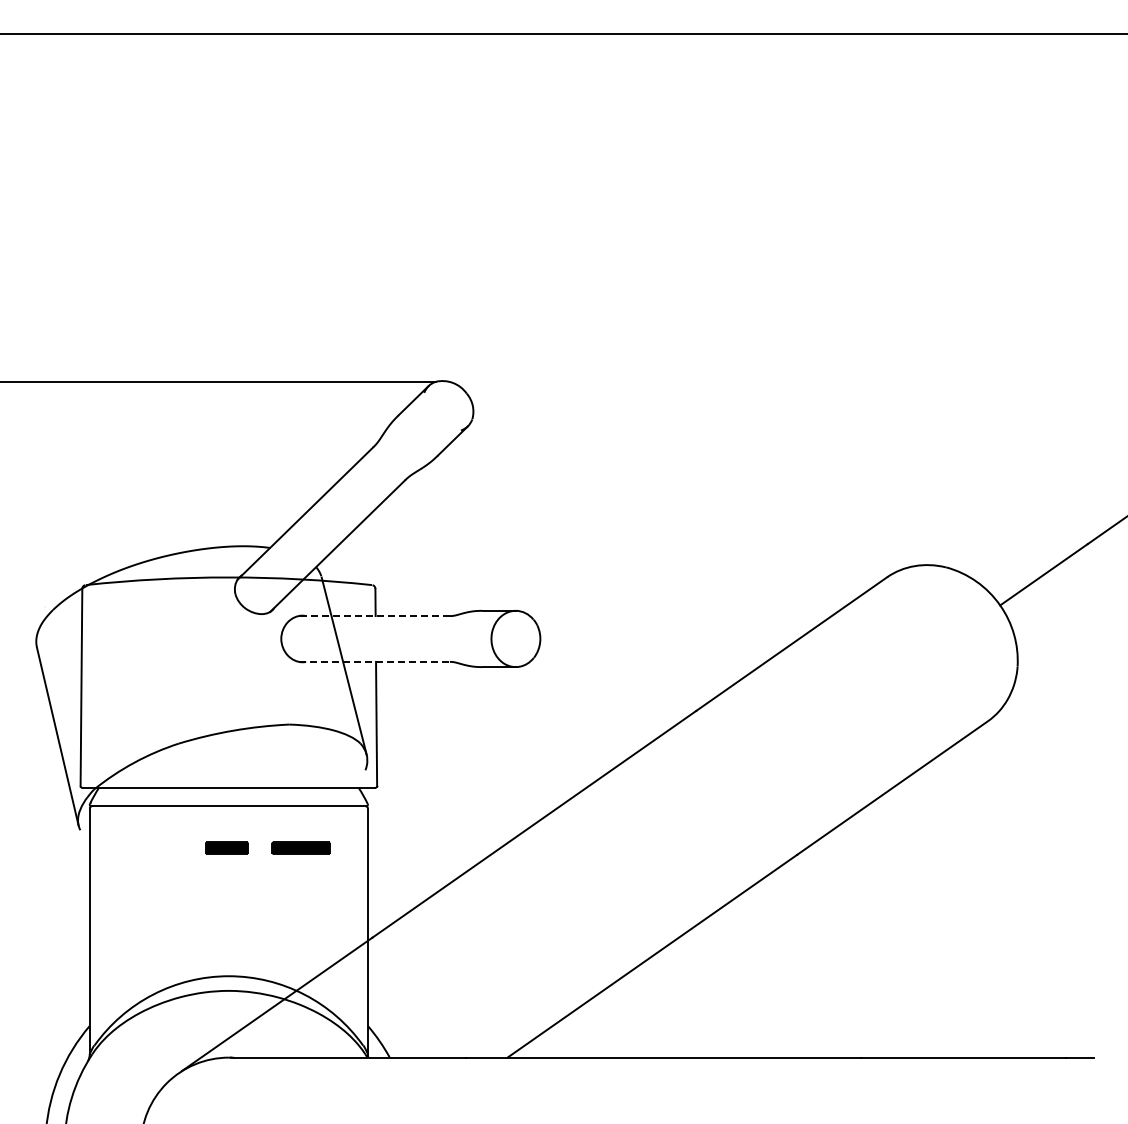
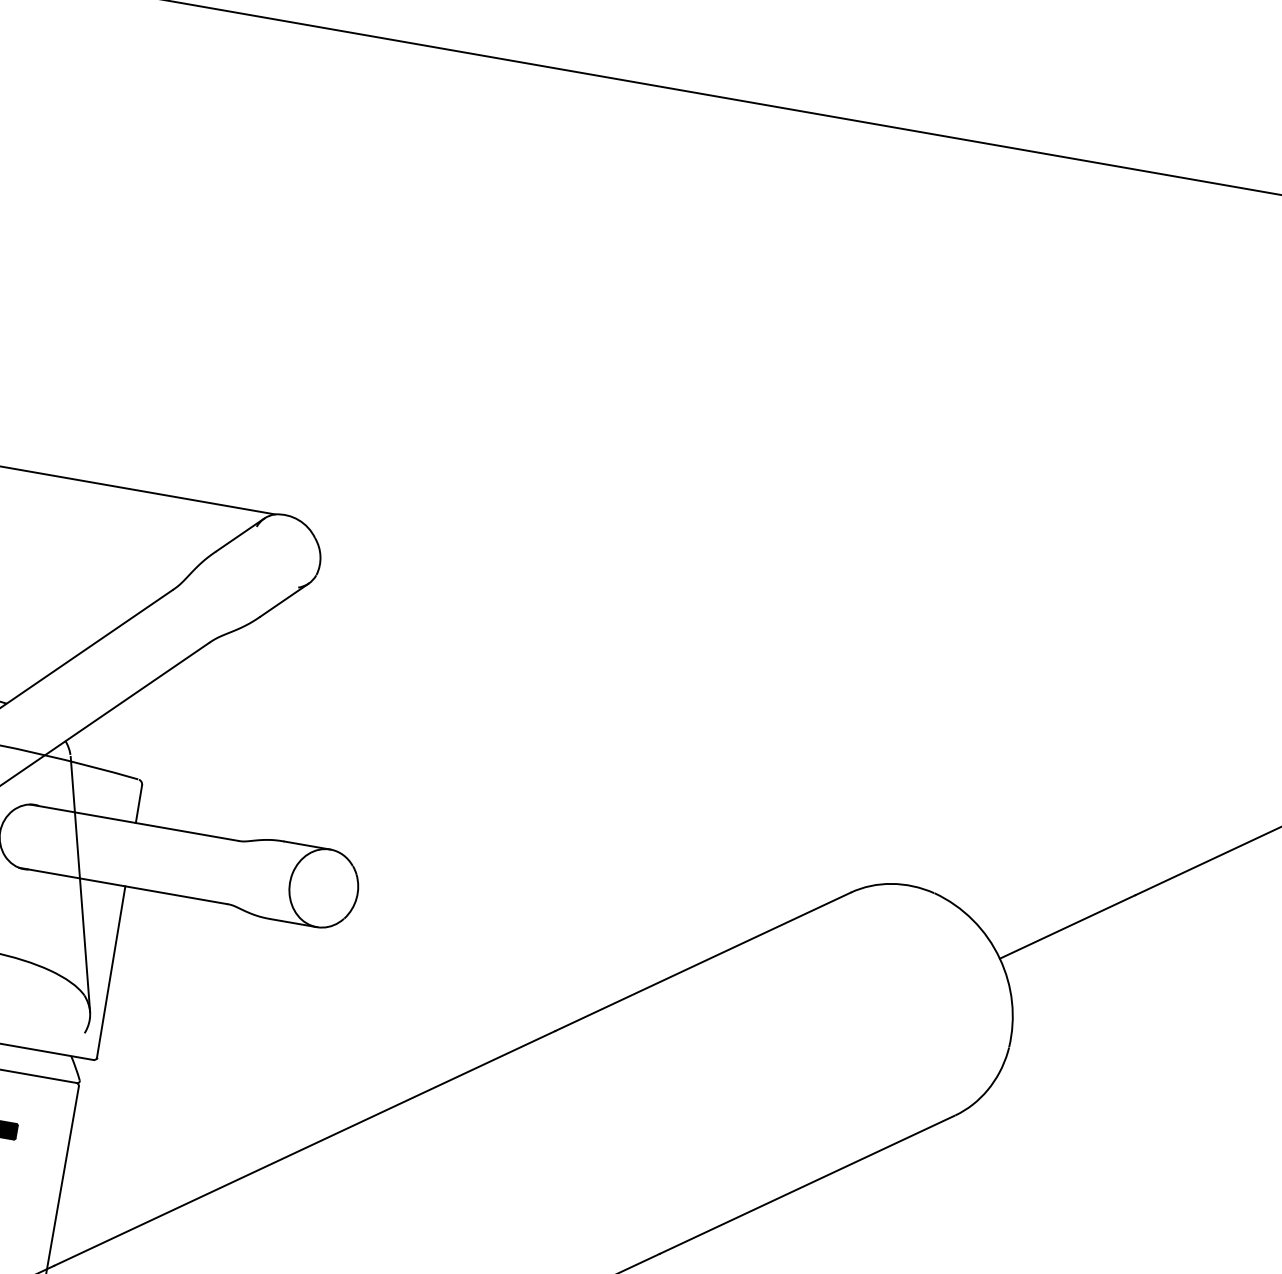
line: (373, 616) -> (132, 823), dashed -> solid
line: (374, 661) -> (123, 885), dashed -> solid

